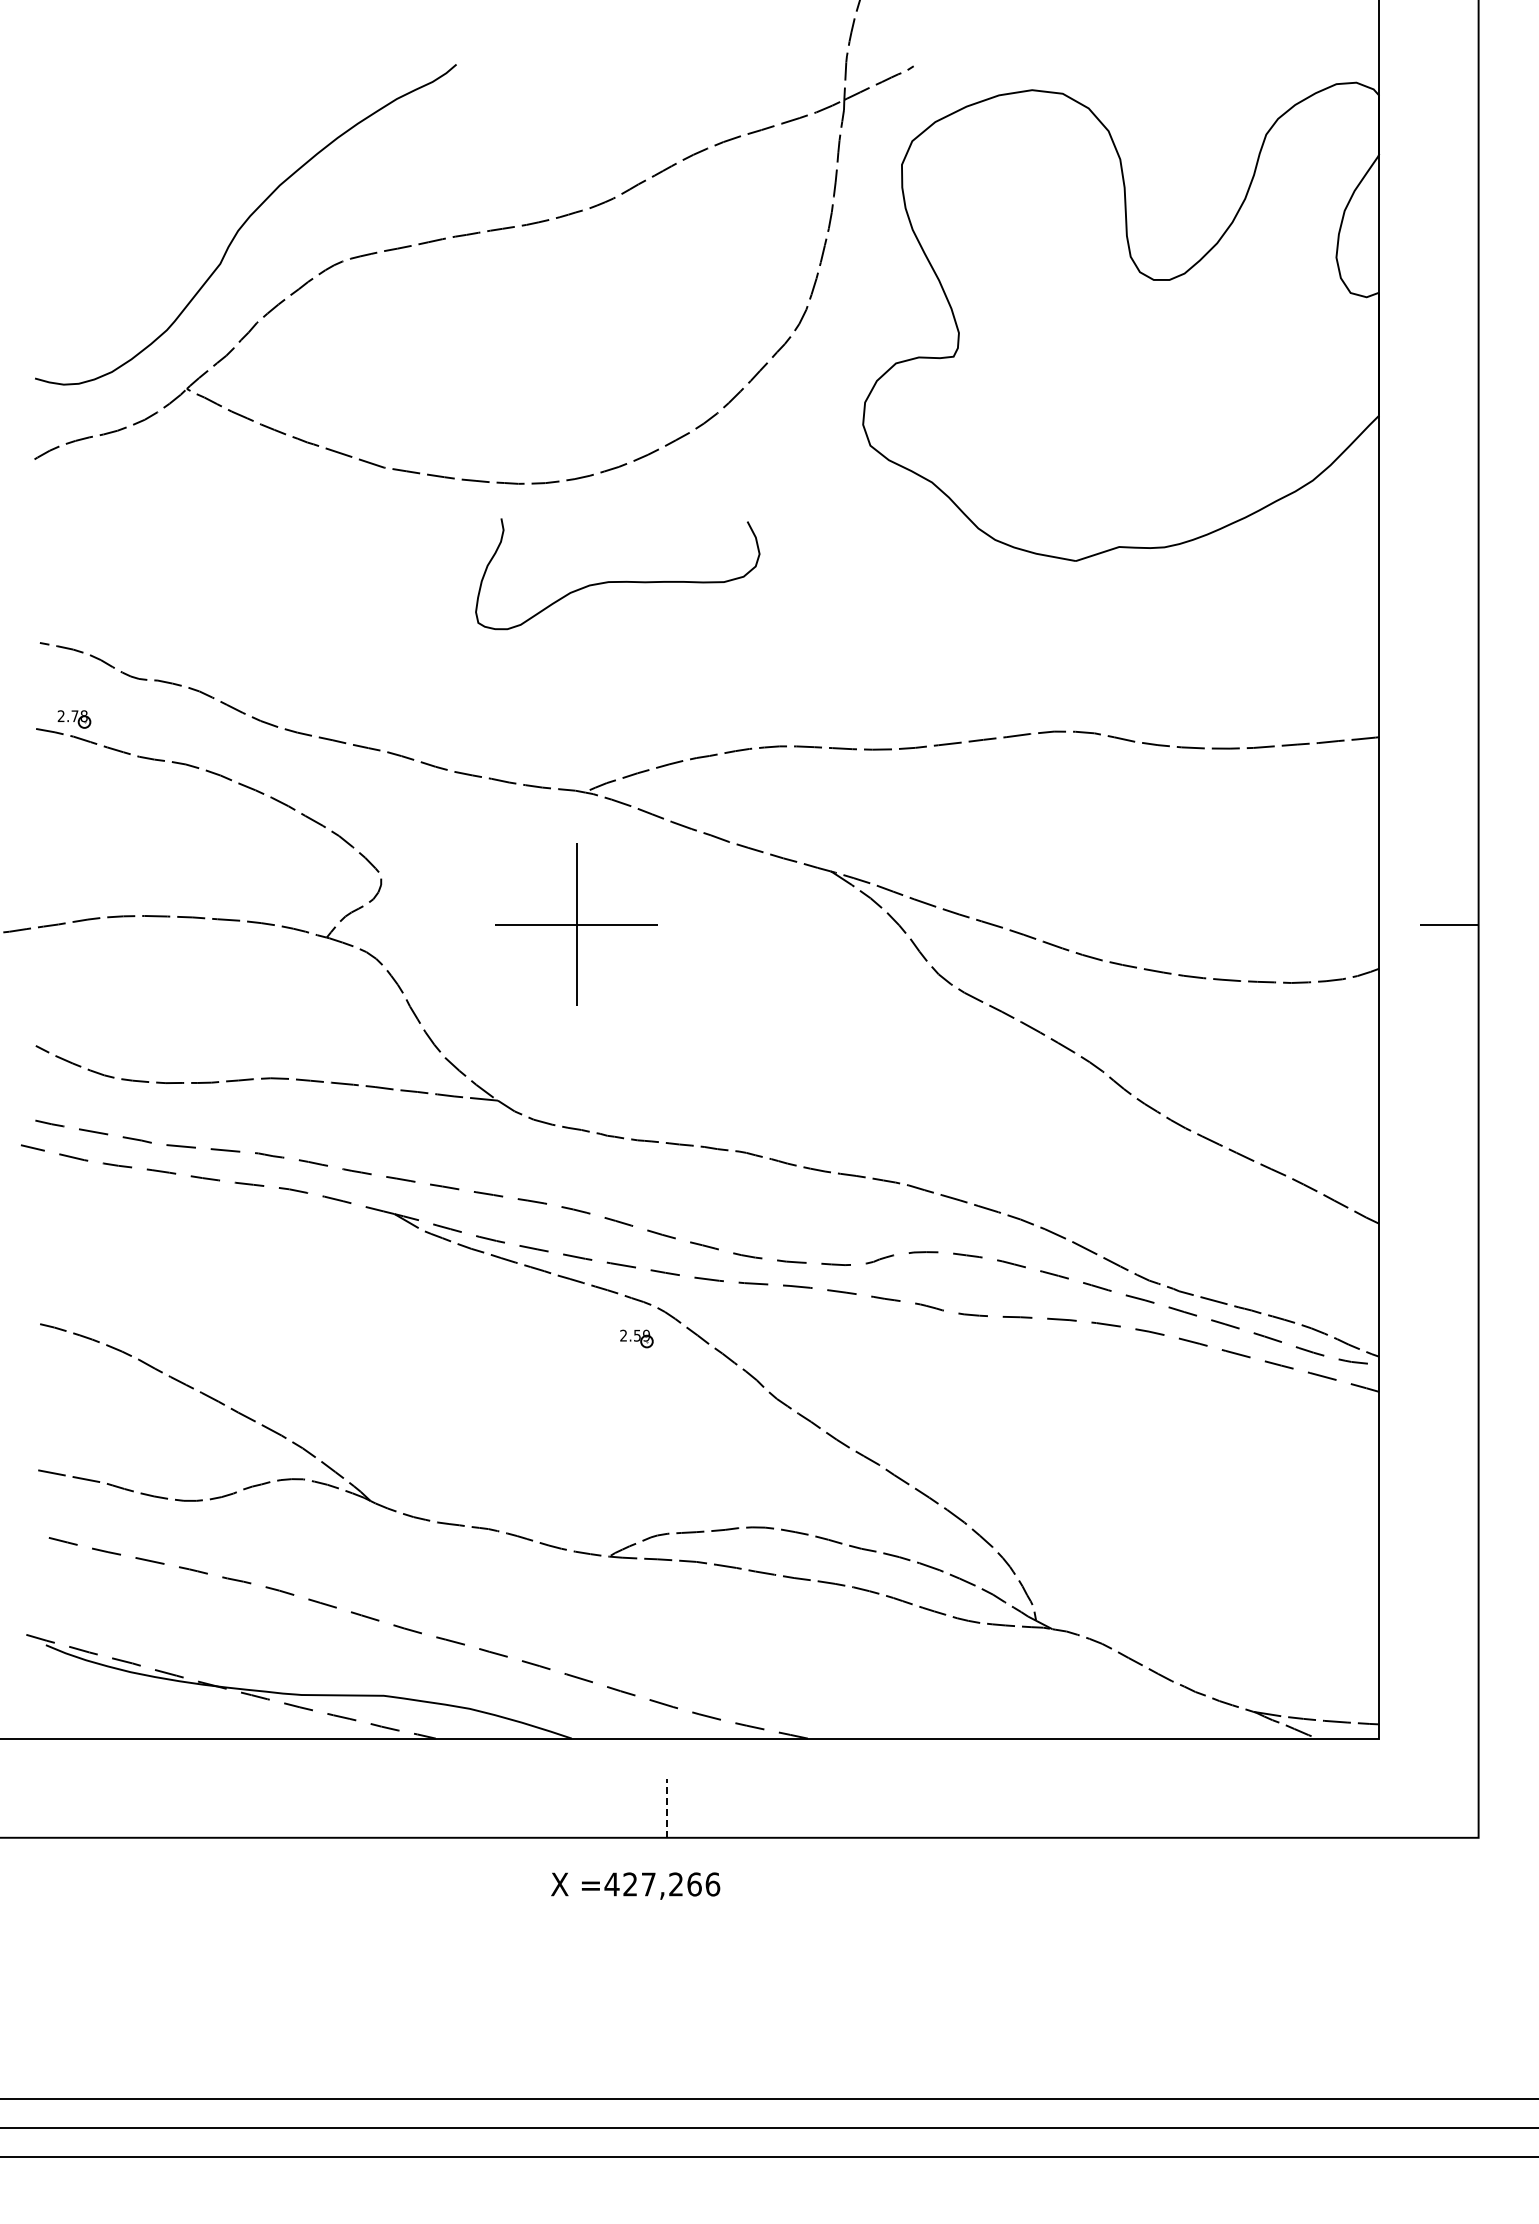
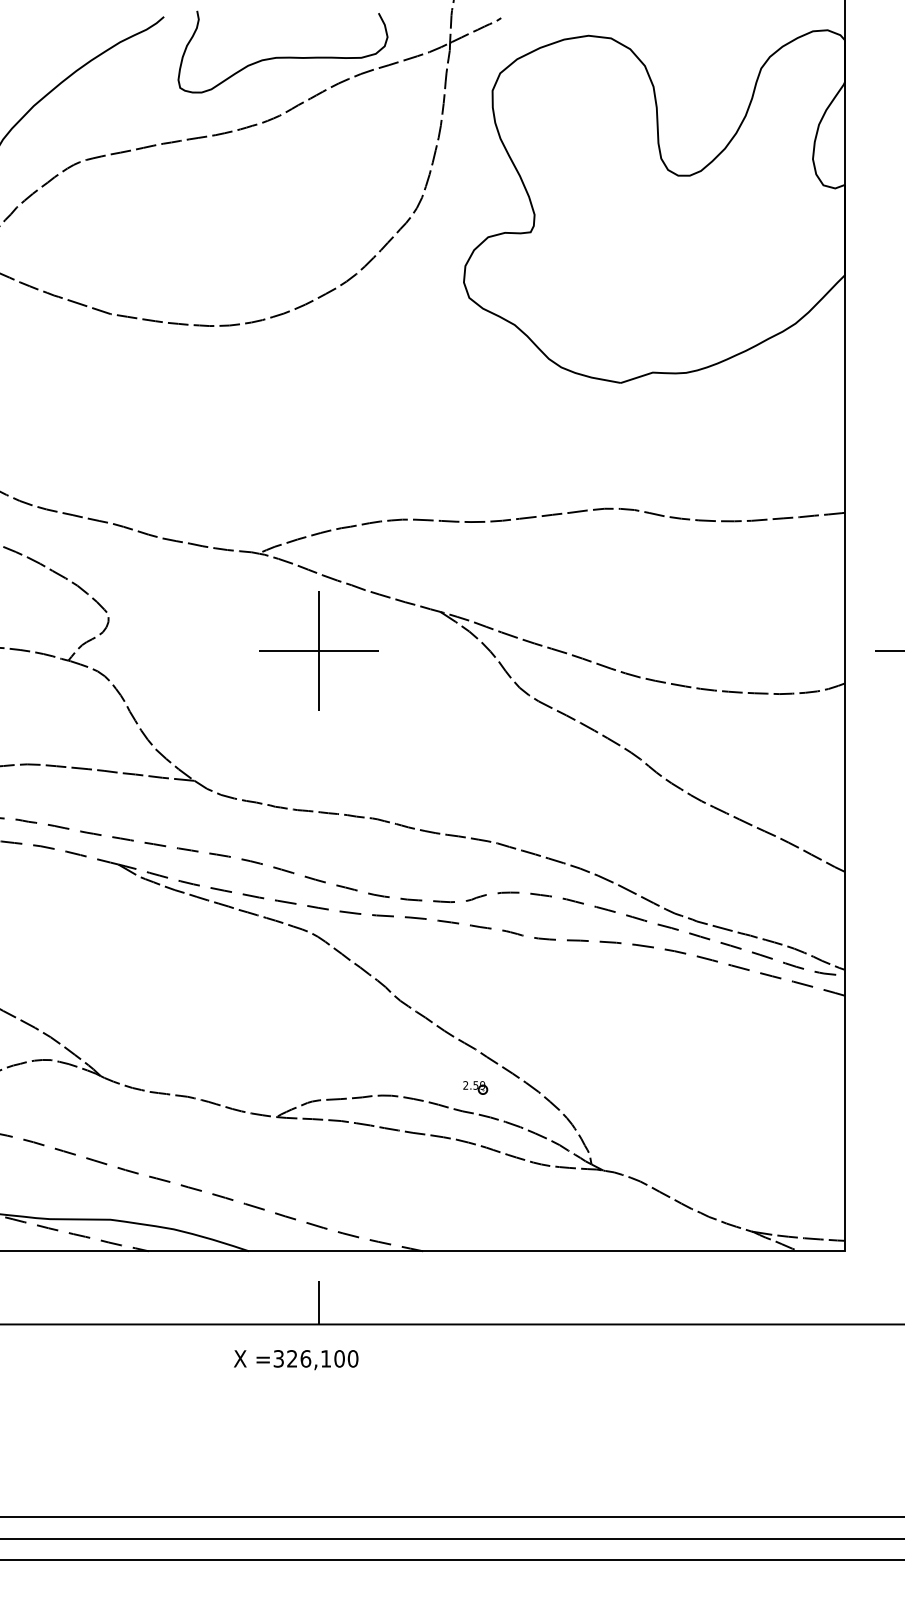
curve: (617, 581) -> (282, 57), moved
part: (576, 924) -> (318, 650), moved
part: (636, 1338) -> (475, 1087), moved
line: (666, 1808) -> (318, 1302), dashed -> solid
text: (662, 1884) -> (315, 1358), =427,266 -> =326,100

